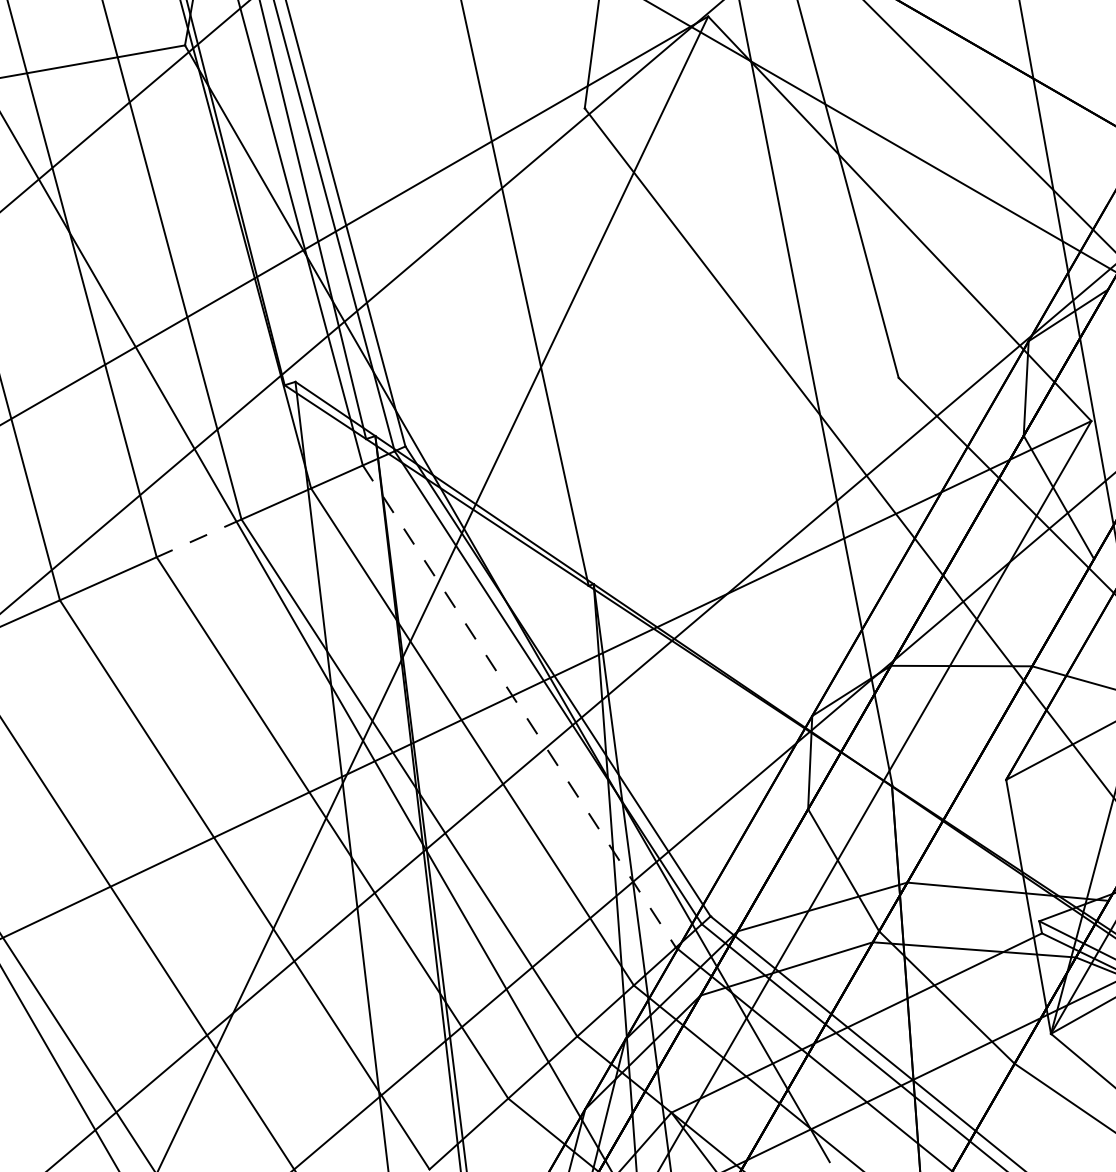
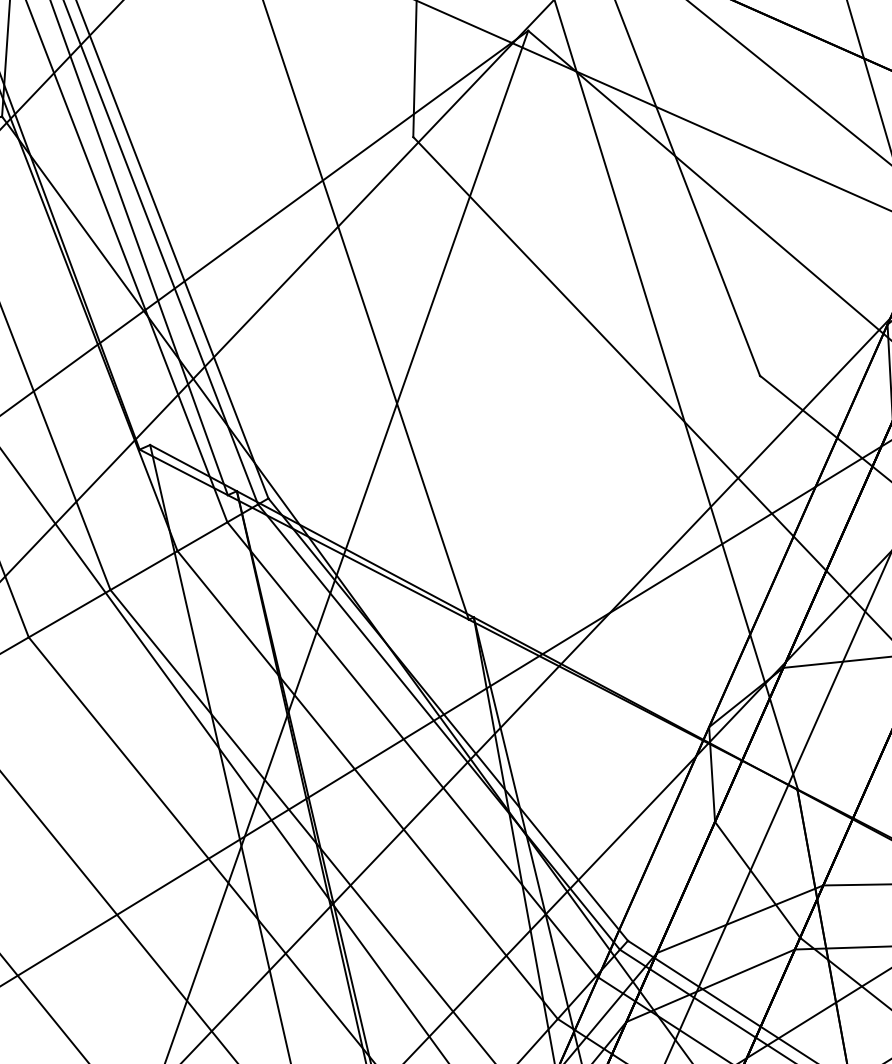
line: (198, 538) -> (69, 613), dashed -> solid
line: (519, 706) -> (411, 749), dashed -> solid

